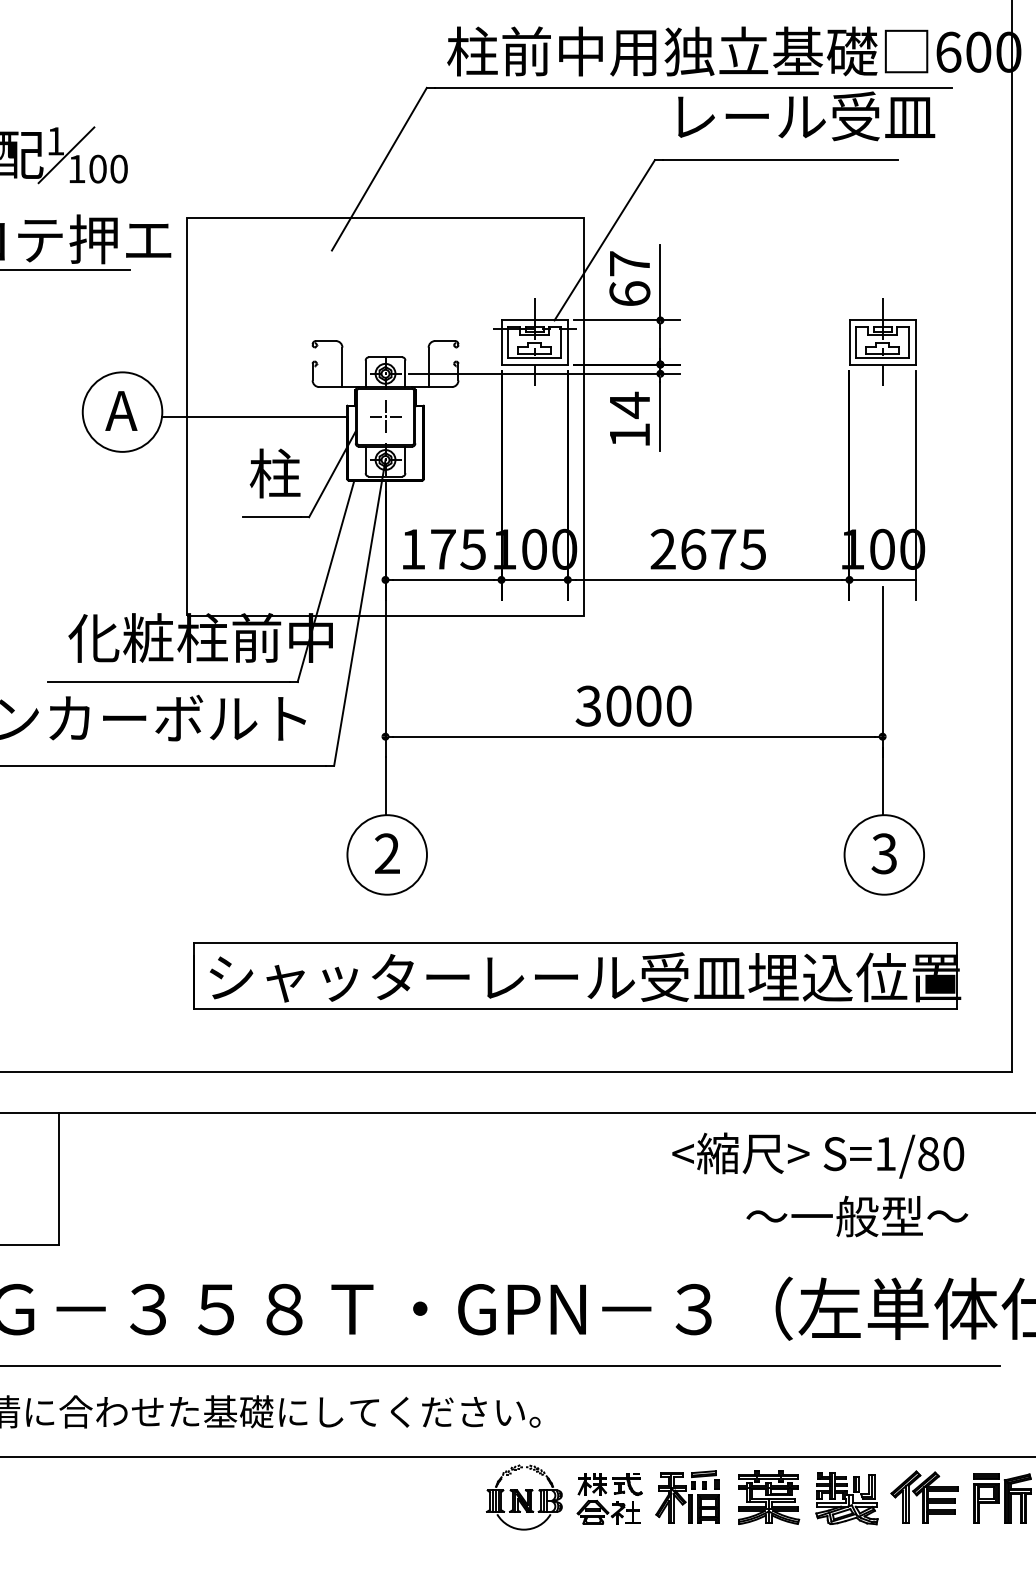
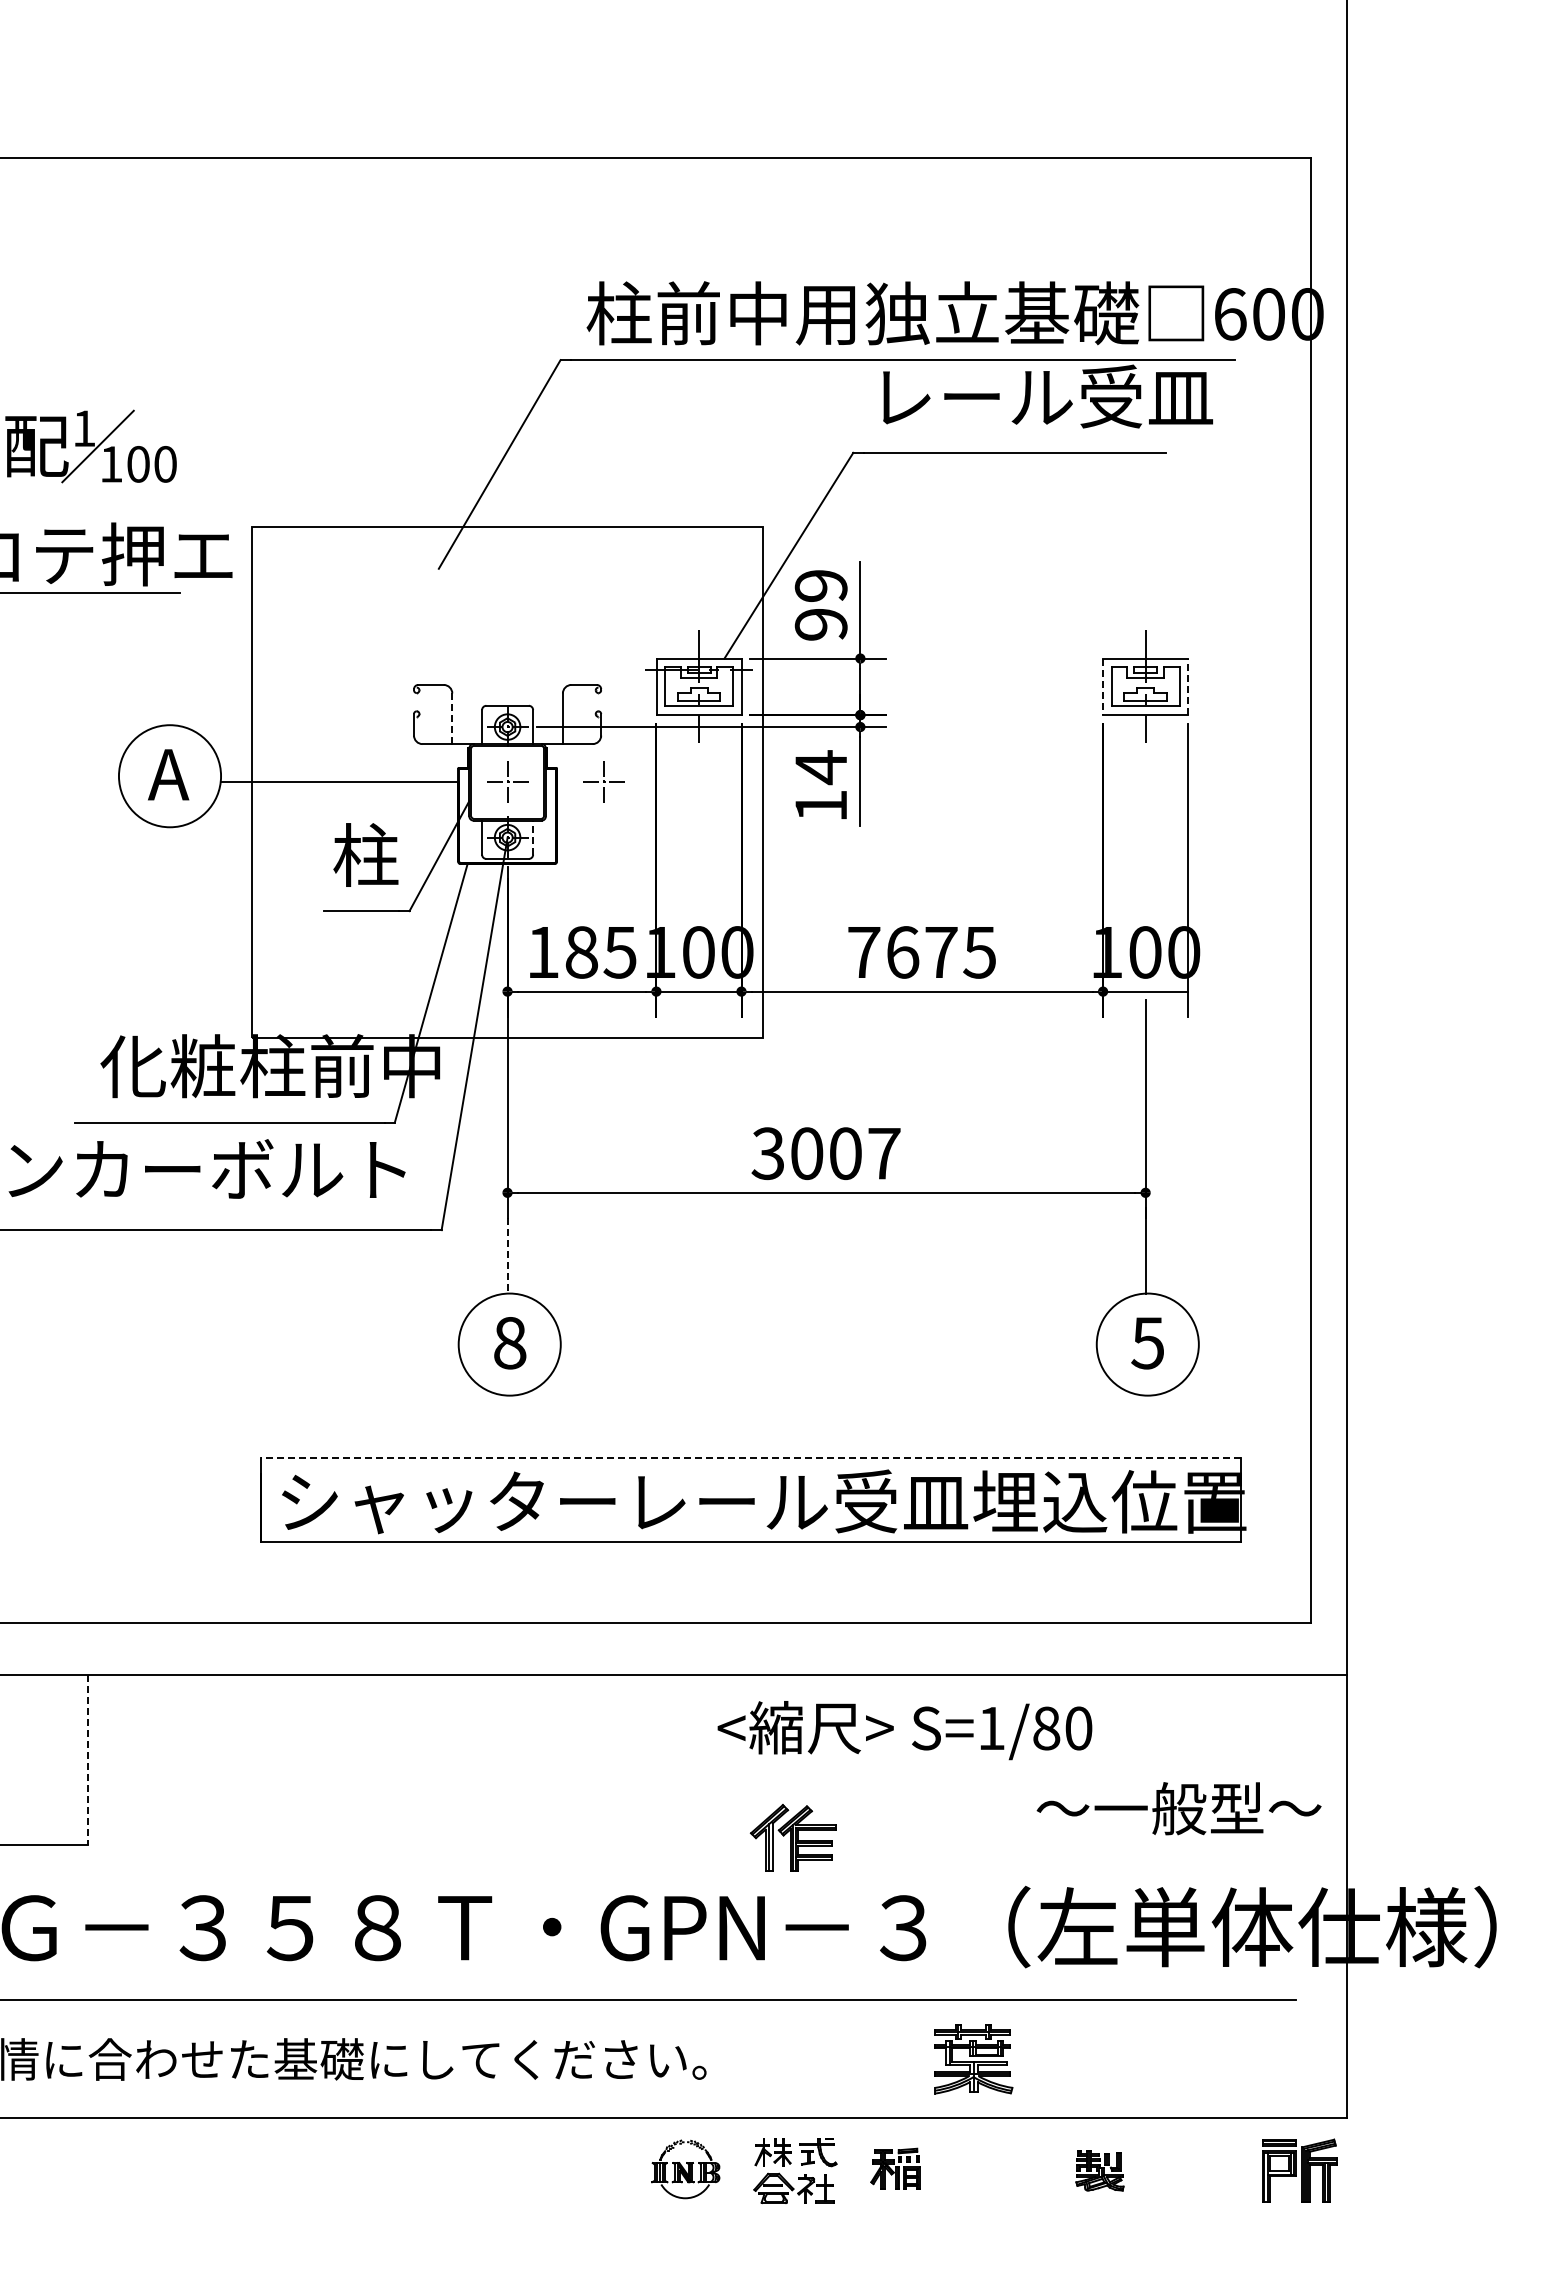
text: (629, 278) -> (820, 604), 67 -> 99
line: (849, 342) -> (1103, 687), solid -> dashed
line: (916, 342) -> (1188, 686), solid -> dashed
line: (342, 367) -> (452, 718), solid -> dashed
part: (460, 416) -> (603, 781), added
line: (405, 459) -> (533, 837), solid -> dashed
text: (663, 548) -> (864, 951), 2675 -> 7675
text: (443, 549) -> (581, 952), 175 -> 185
text: (679, 706) -> (884, 1153), 3000 -> 3007
line: (385, 785) -> (507, 1255), solid -> dashed
text: (387, 853) -> (510, 1342), 2 -> 8
text: (884, 853) -> (1147, 1342), 3 -> 5
line: (575, 943) -> (751, 1458), solid -> dashed
text: (817, 1155) -> (904, 1730), moved
line: (59, 1178) -> (88, 1760), solid -> dashed
text: (856, 1216) -> (1178, 1808), moved
part: (687, 1496) -> (895, 2168), size x0.6
part: (923, 1496) -> (792, 1837), moved
part: (524, 1497) -> (685, 2169), size x0.7
part: (768, 1497) -> (973, 2059), moved
part: (846, 1498) -> (1099, 2170), size x0.6

